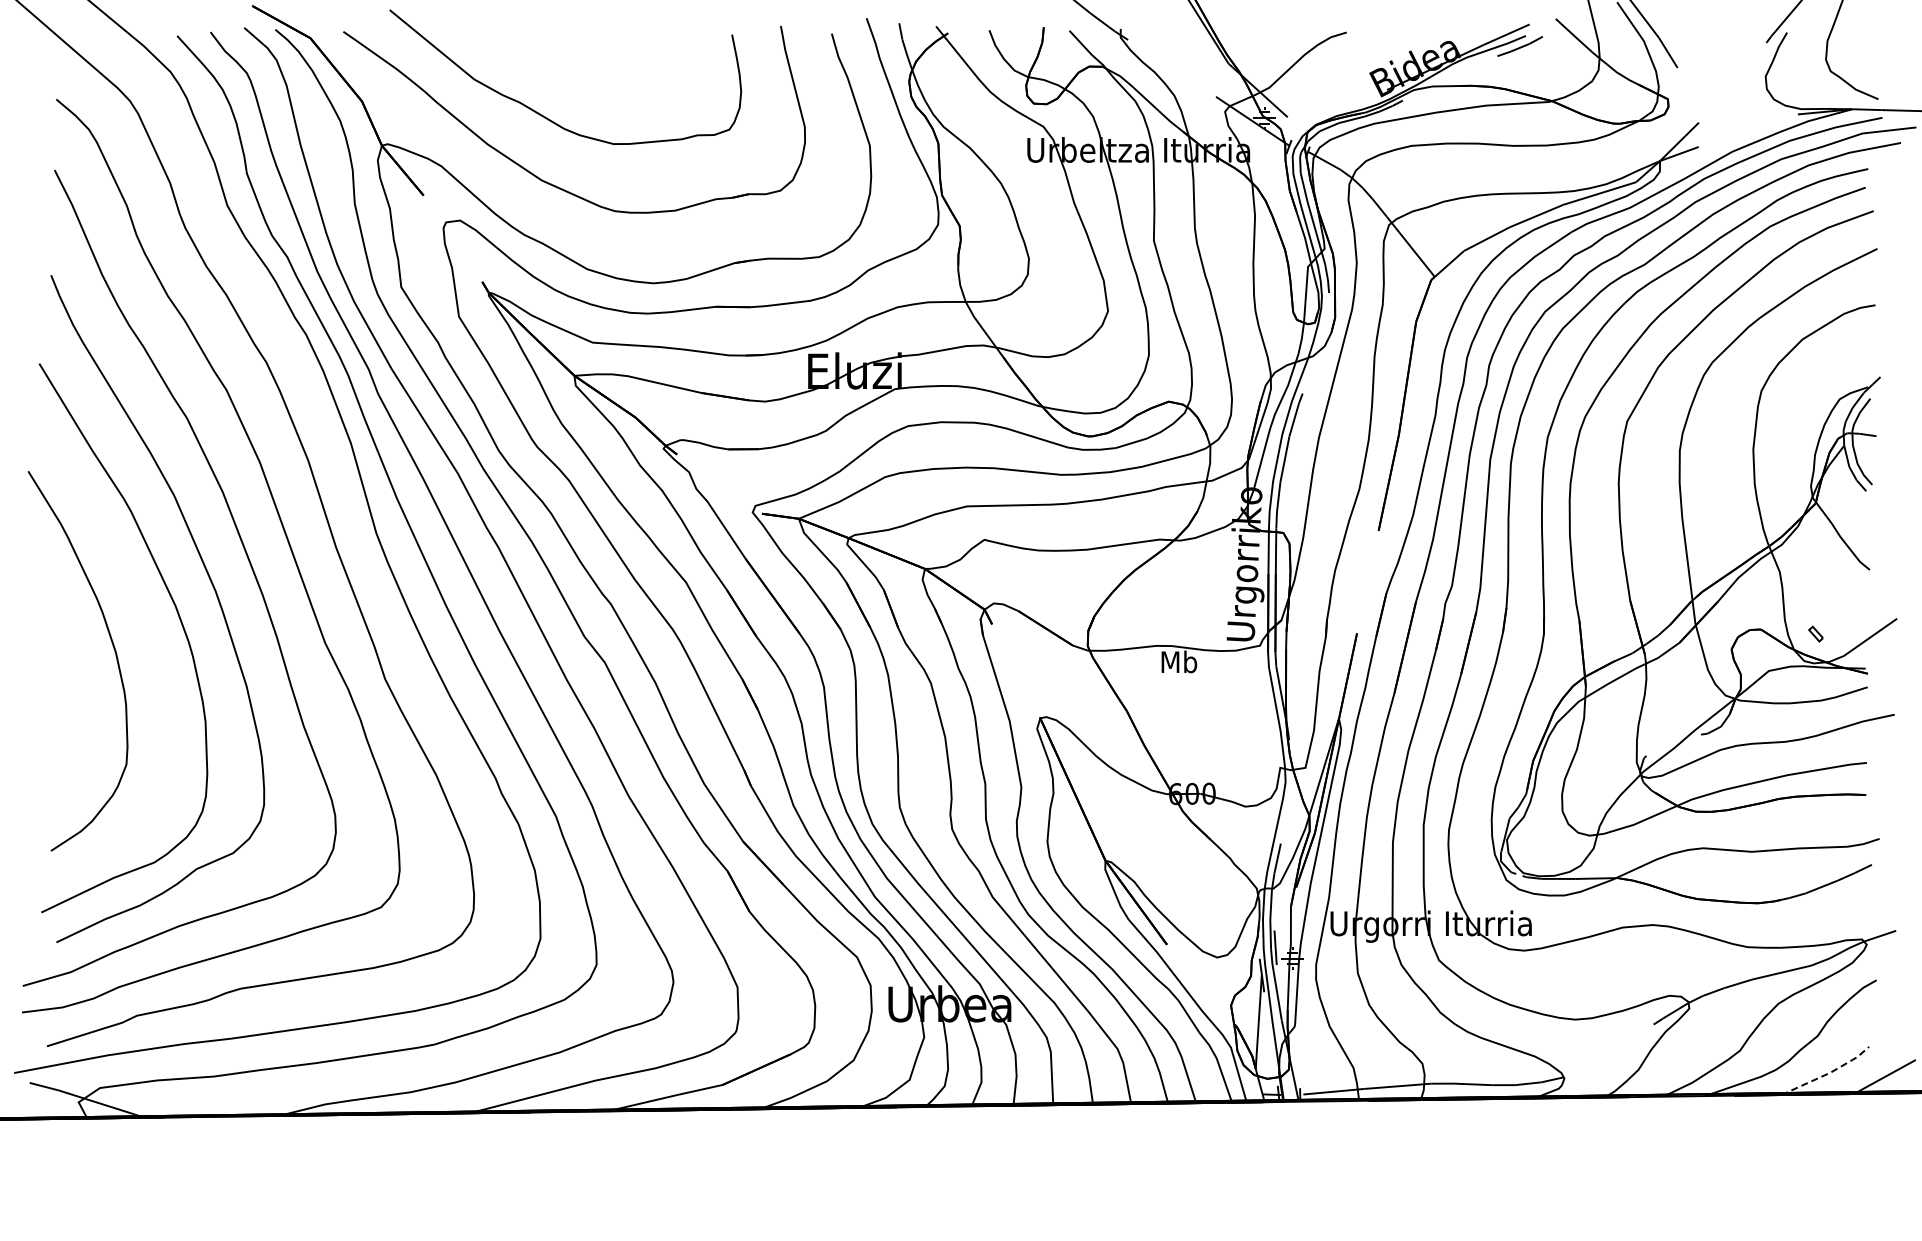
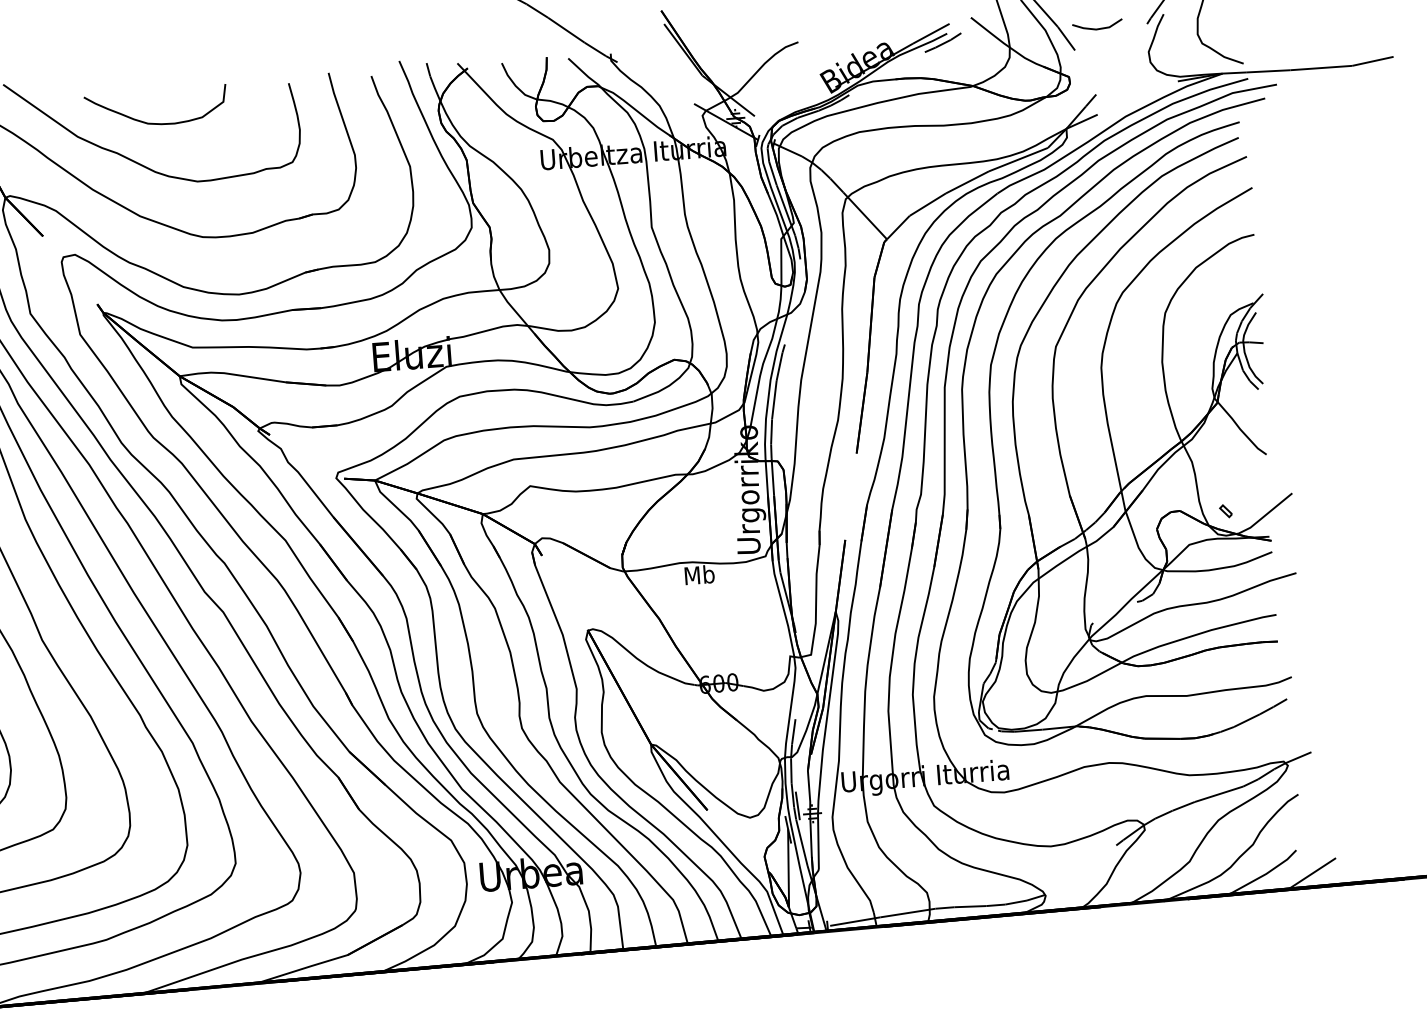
line: (1706, 43) -> (1097, 28), added
curve: (565, 69) -> (152, 122), added
line: (1828, 1073) -> (1264, 874), dashed -> solid

